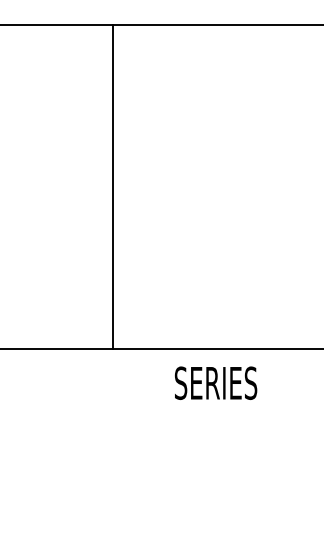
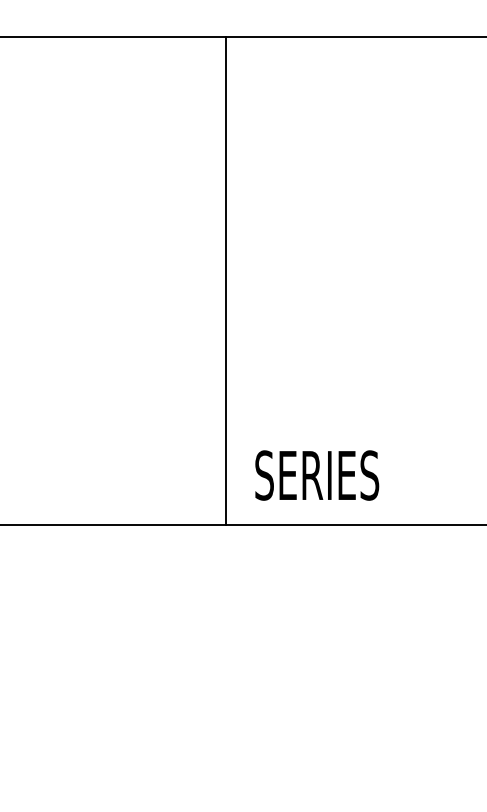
line: (112, 186) -> (226, 280), moved
text: (216, 382) -> (317, 474), moved

